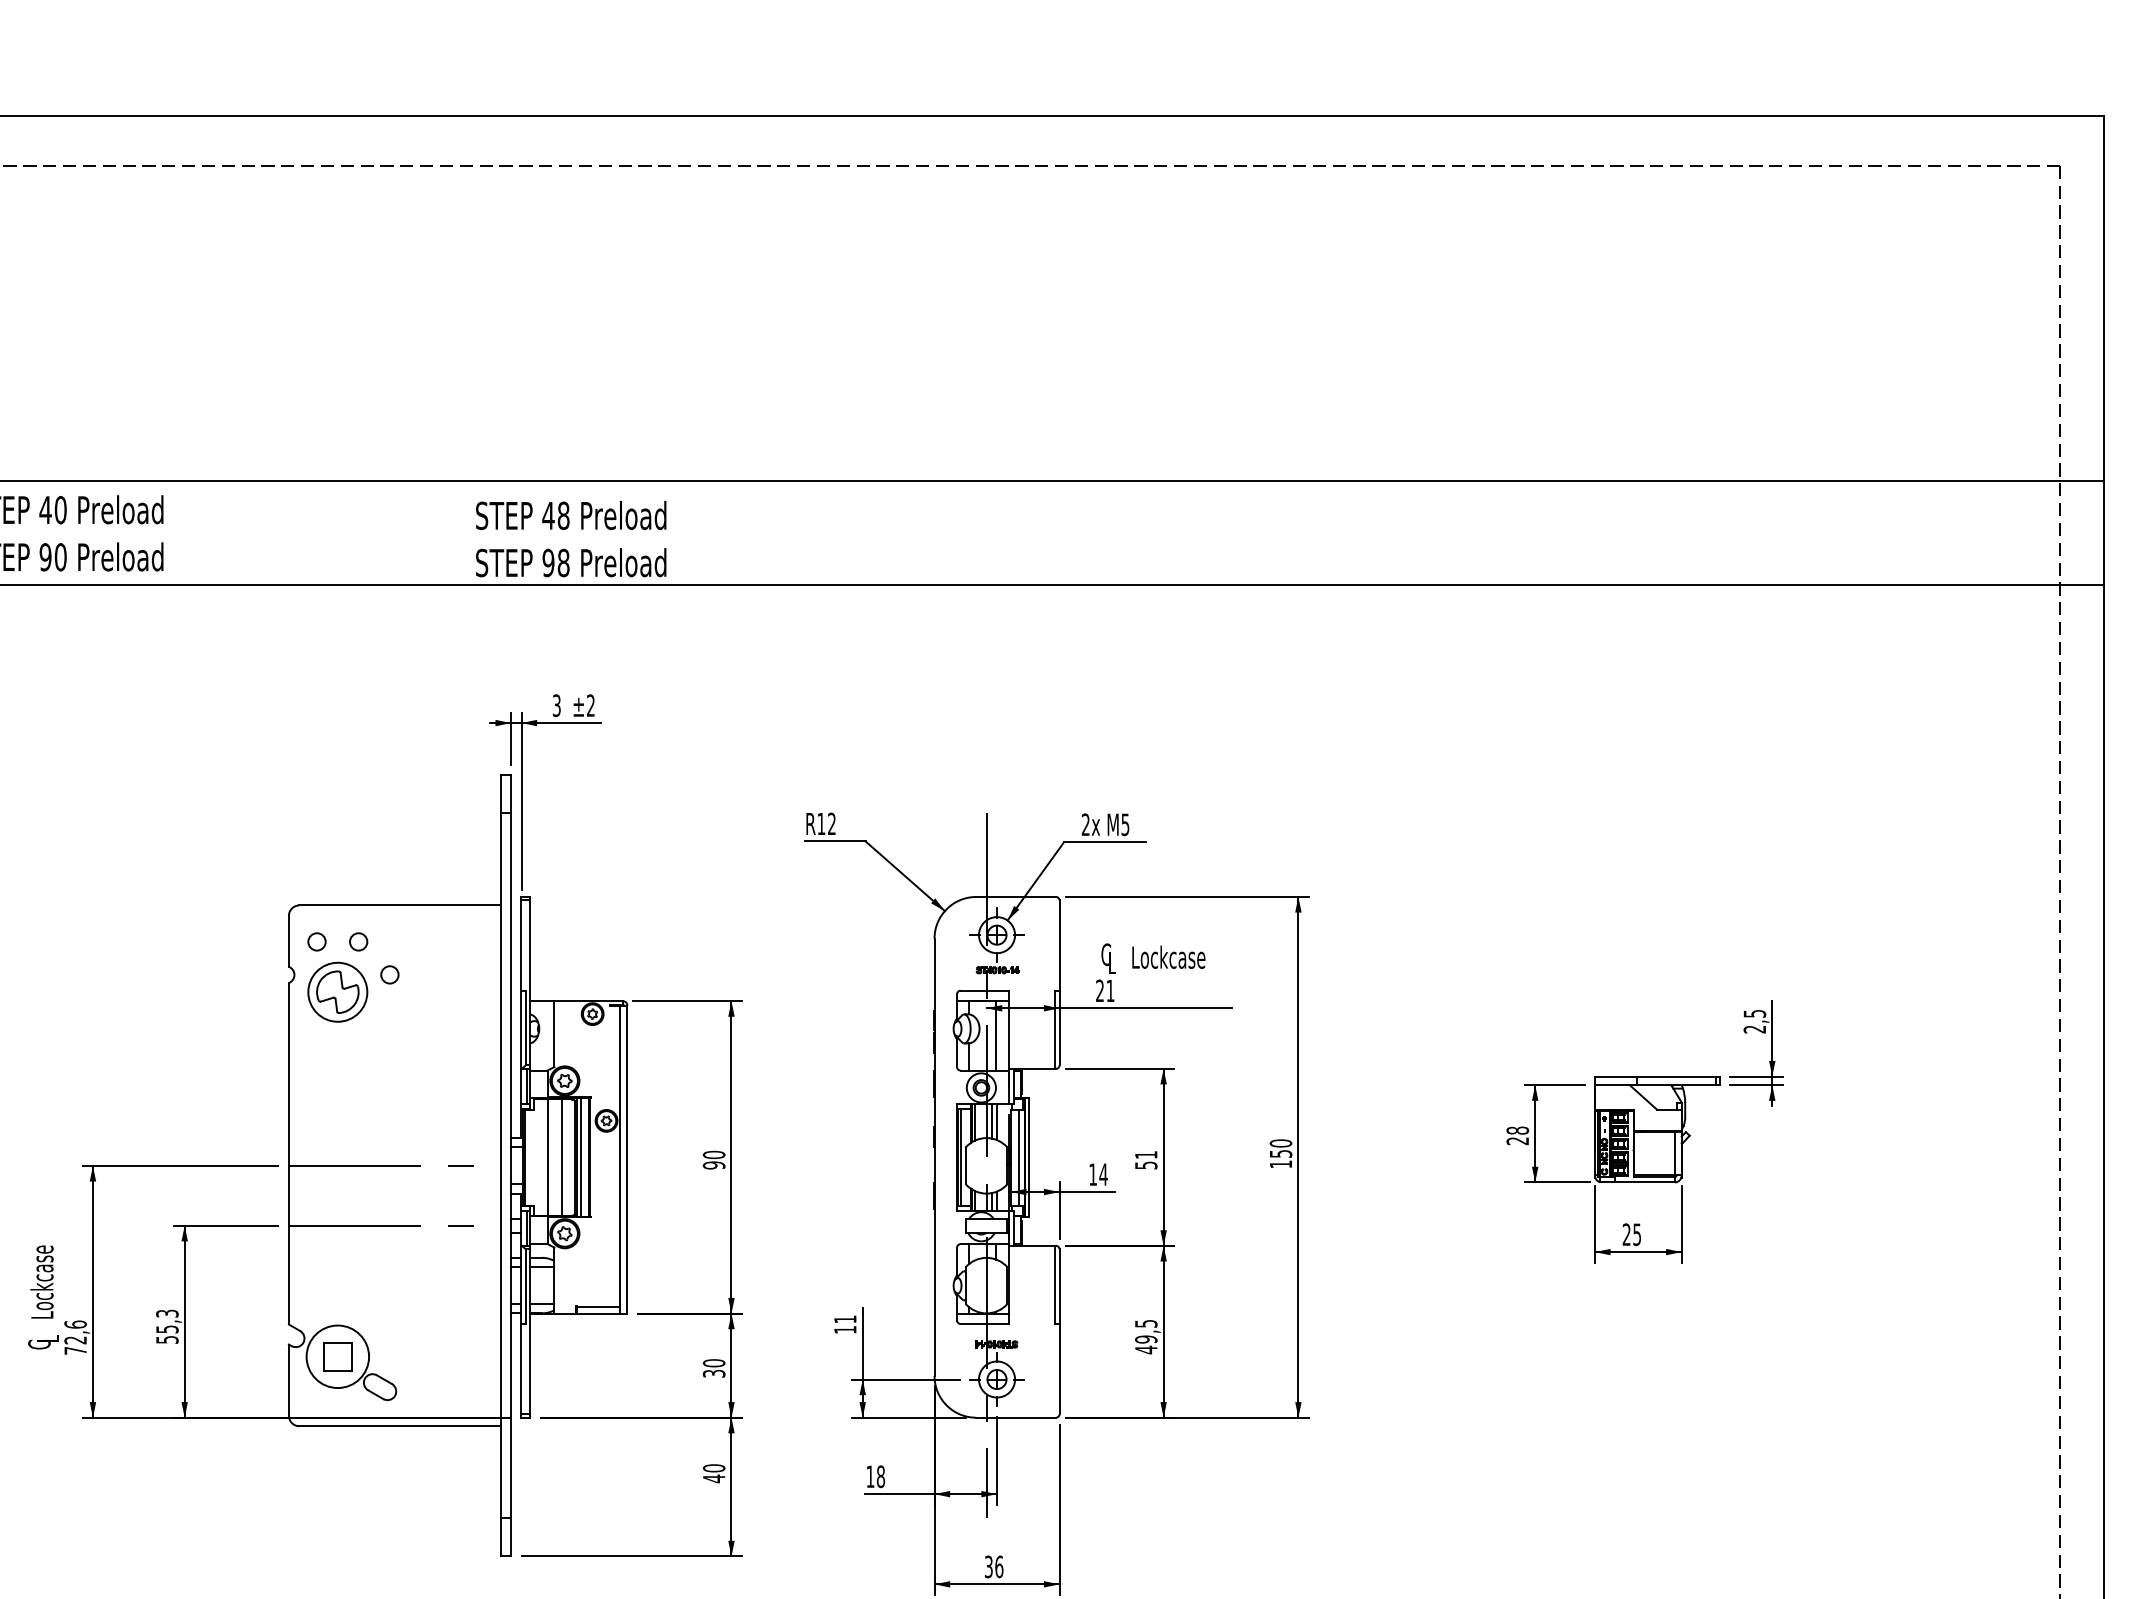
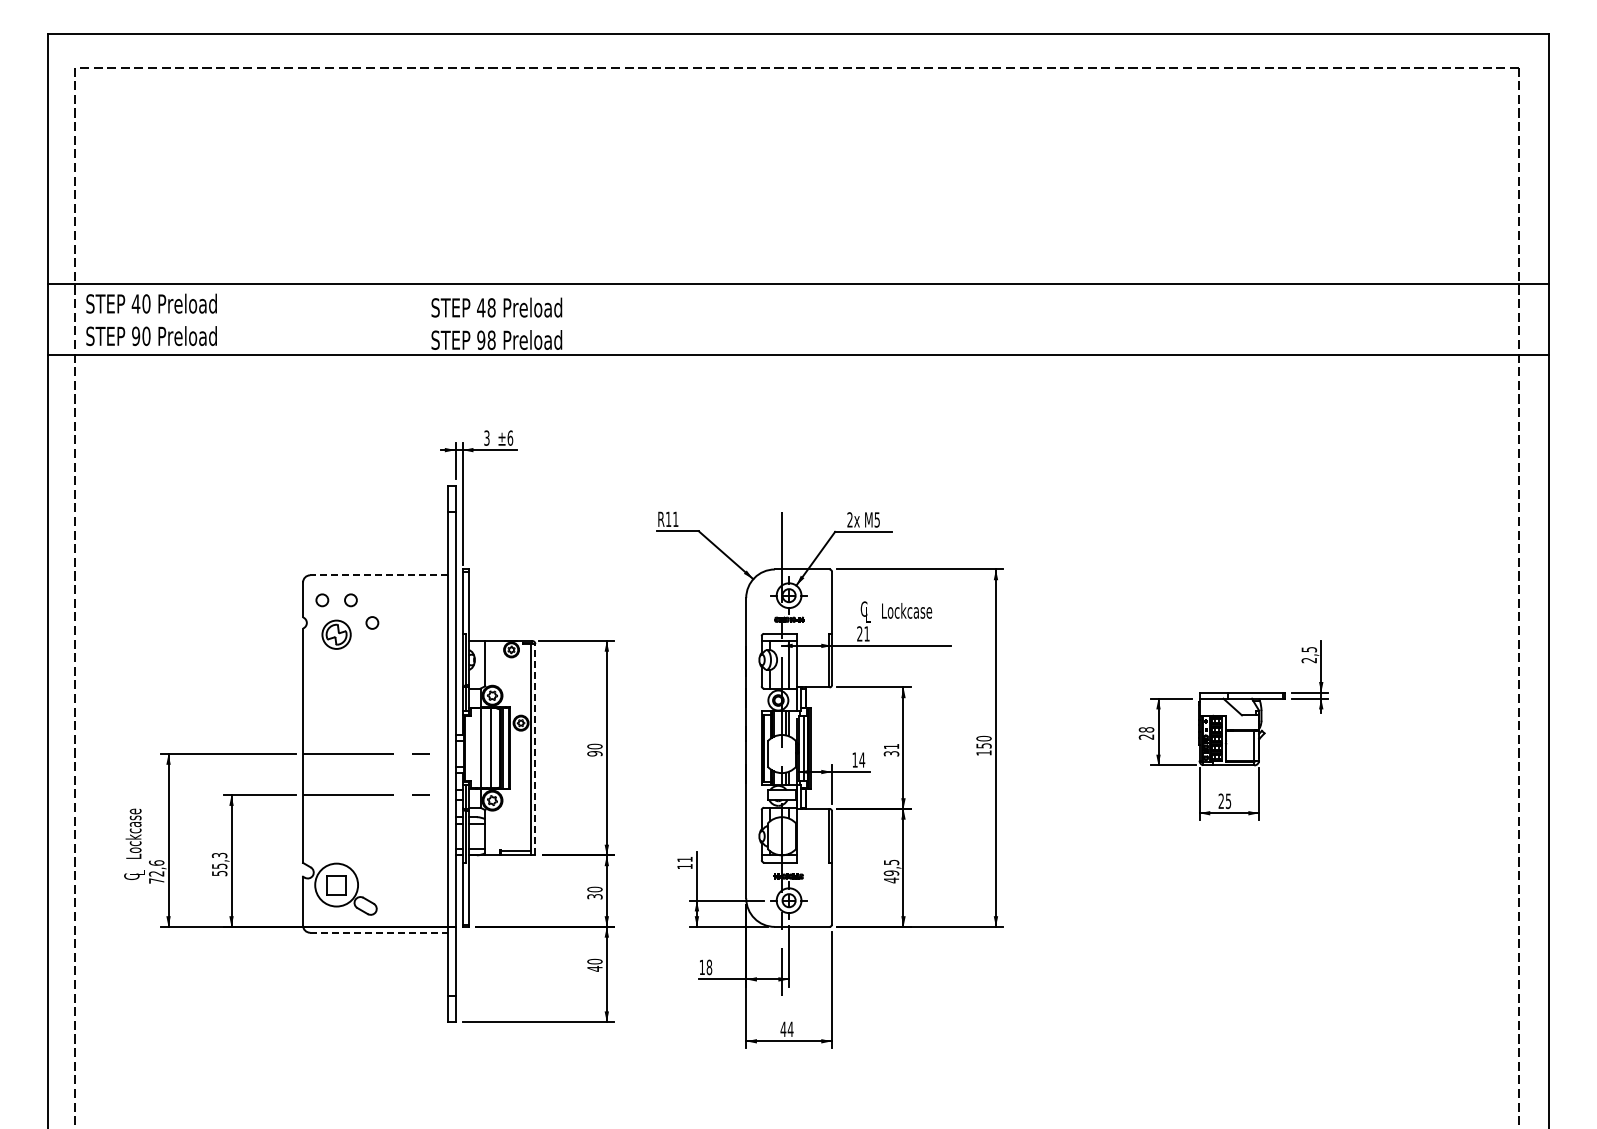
text: (591, 704) -> (510, 437), ±2 -> ±6
text: (831, 822) -> (675, 518), R12 -> R11
line: (398, 905) -> (378, 575), solid -> dashed
part: (337, 991) -> (336, 634), size x0.7
line: (627, 1159) -> (535, 749), solid -> dashed
text: (1144, 1165) -> (890, 753), 51 -> 31
line: (400, 1425) -> (379, 932), solid -> dashed
text: (993, 1567) -> (786, 1029), 36 -> 44

